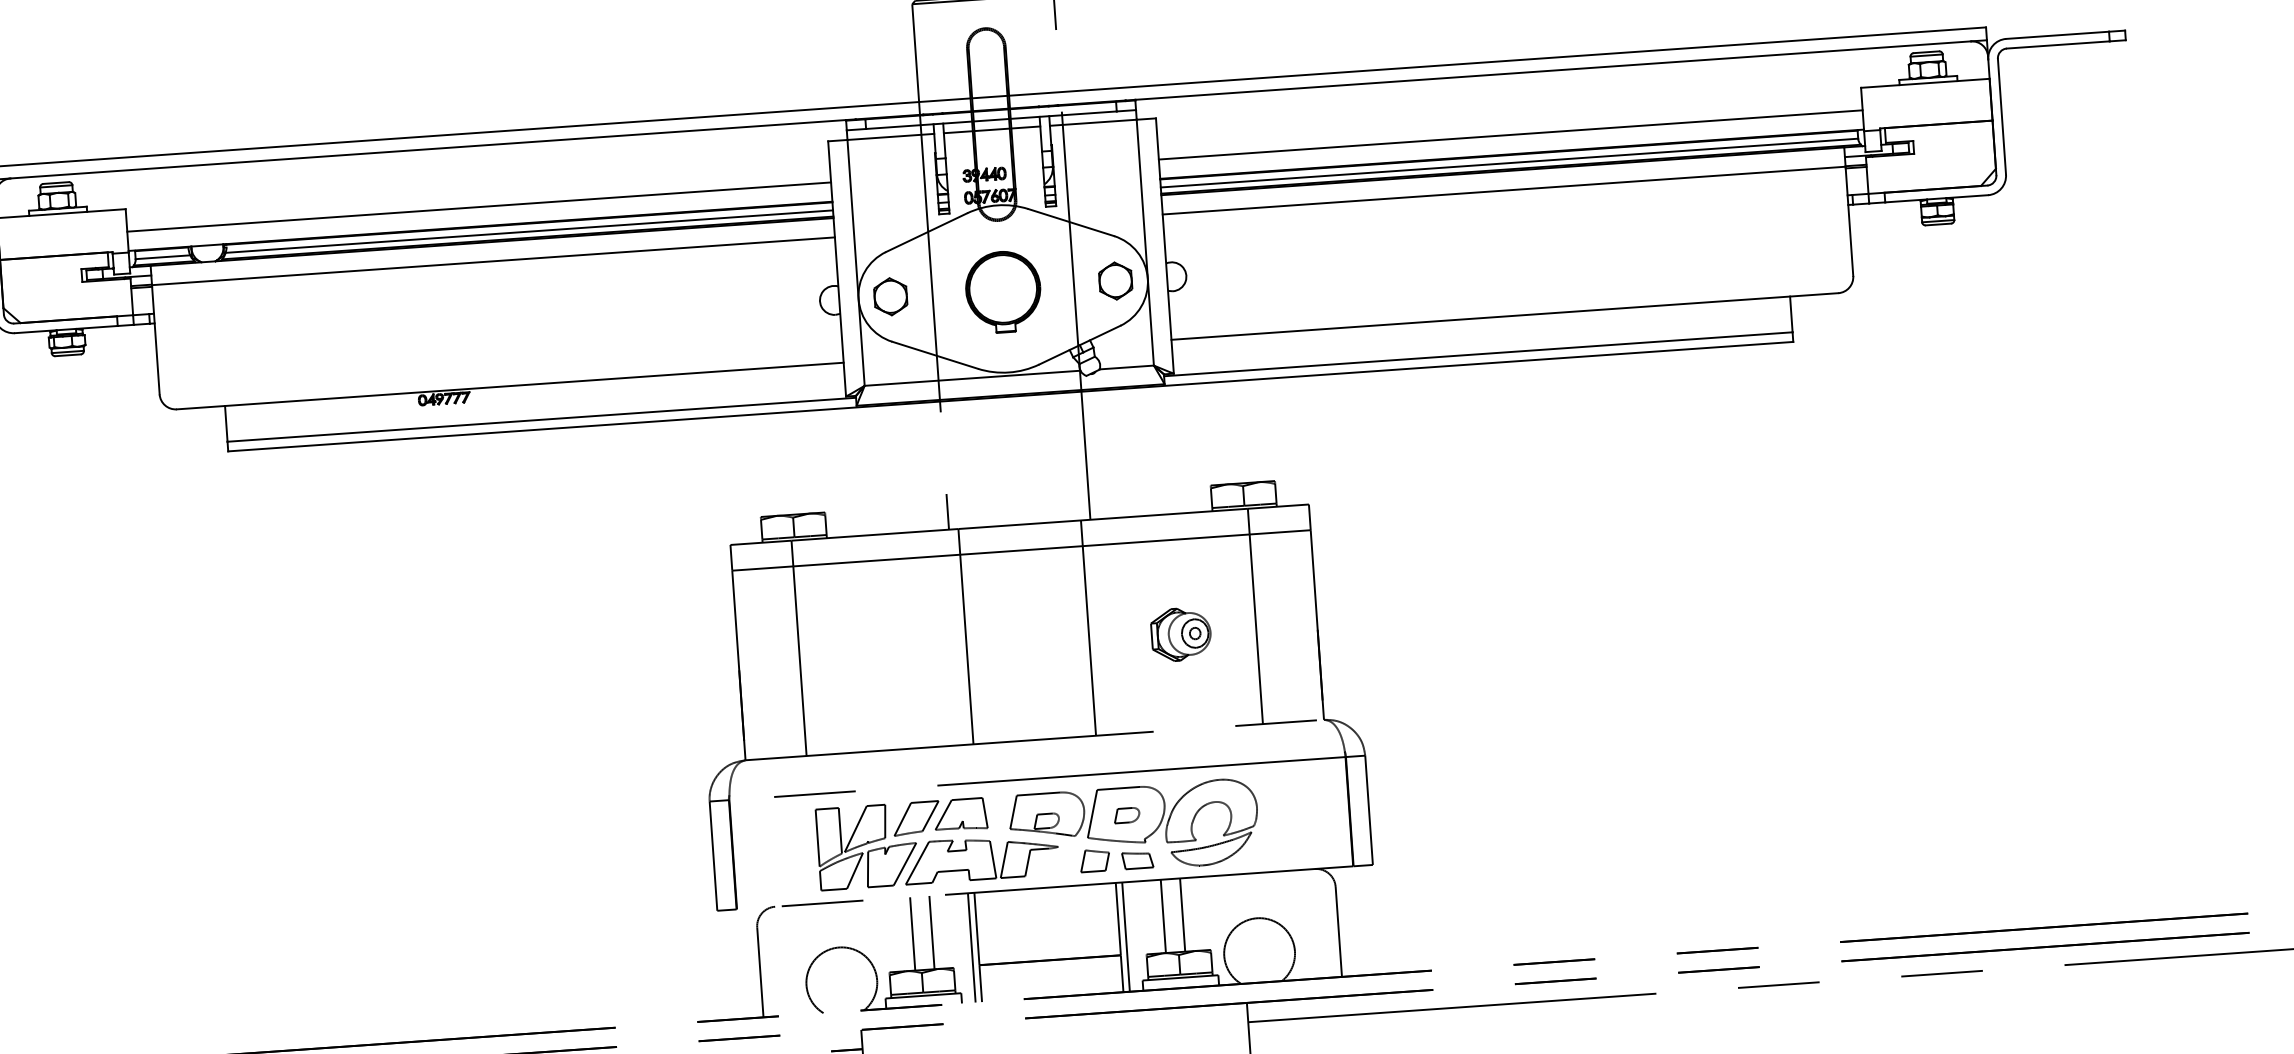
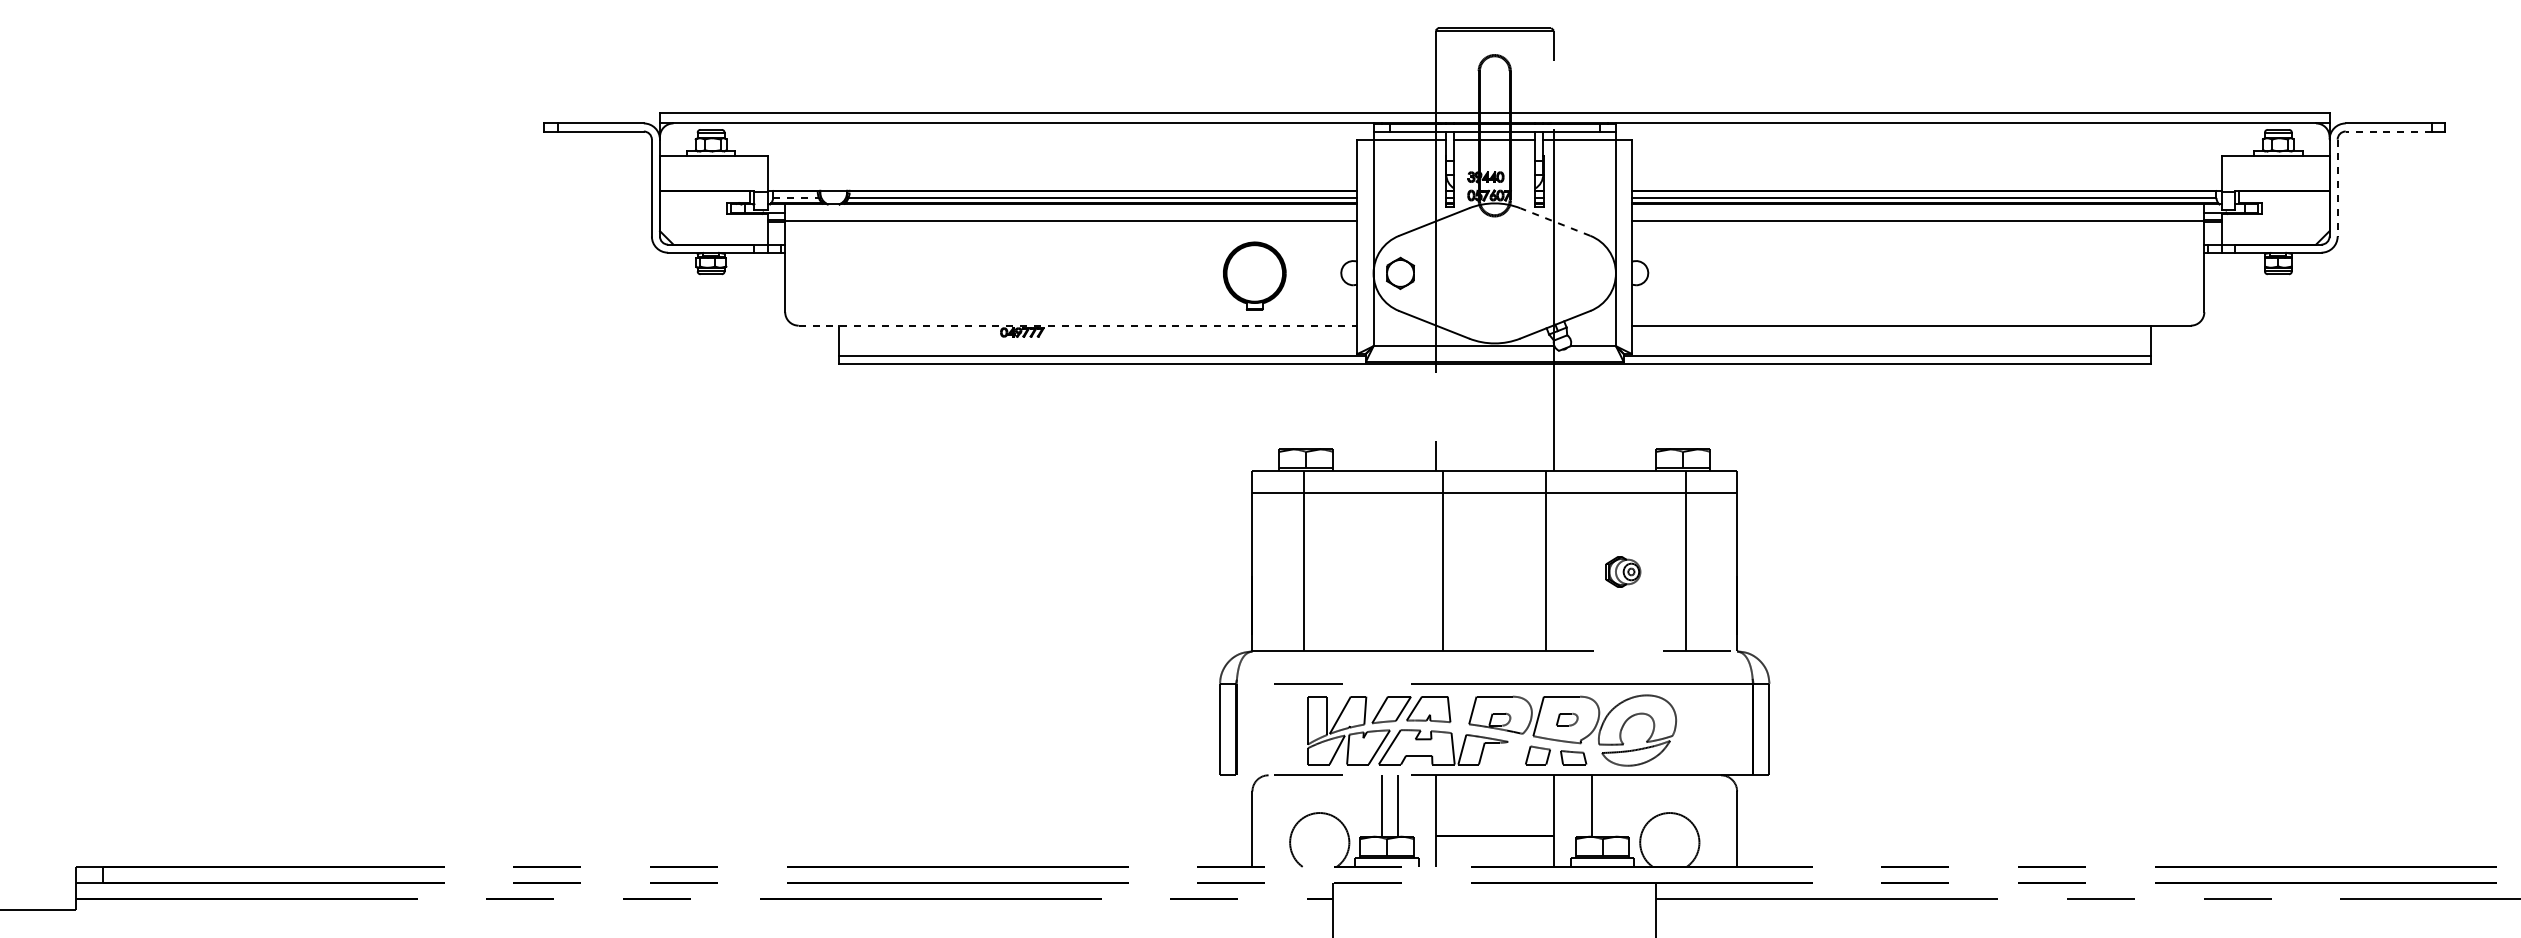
line: (2057, 44) -> (2388, 131), solid -> dashed
line: (2001, 117) -> (2337, 188), solid -> dashed
line: (1510, 134) -> (1926, 174), removed
line: (479, 206) -> (1062, 174), removed
line: (1071, 223) -> (1555, 222), solid -> dashed
line: (162, 257) -> (795, 198), solid -> dashed
part: (1114, 280) -> (1588, 272), removed
part: (1003, 291) -> (1254, 275), moved
line: (510, 385) -> (1078, 325), solid -> dashed
part: (1181, 633) -> (1623, 571), size x0.7
line: (1182, 914) -> (1607, 805), removed
line: (1126, 936) -> (1559, 820), removed
line: (972, 947) -> (1430, 820), removed

